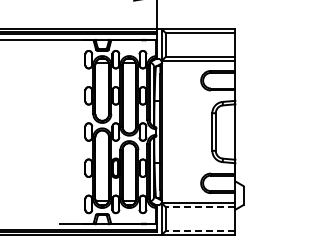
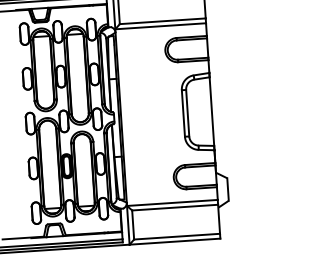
line: (200, 207) -> (174, 207), dashed -> solid
line: (200, 230) -> (176, 236), dashed -> solid

